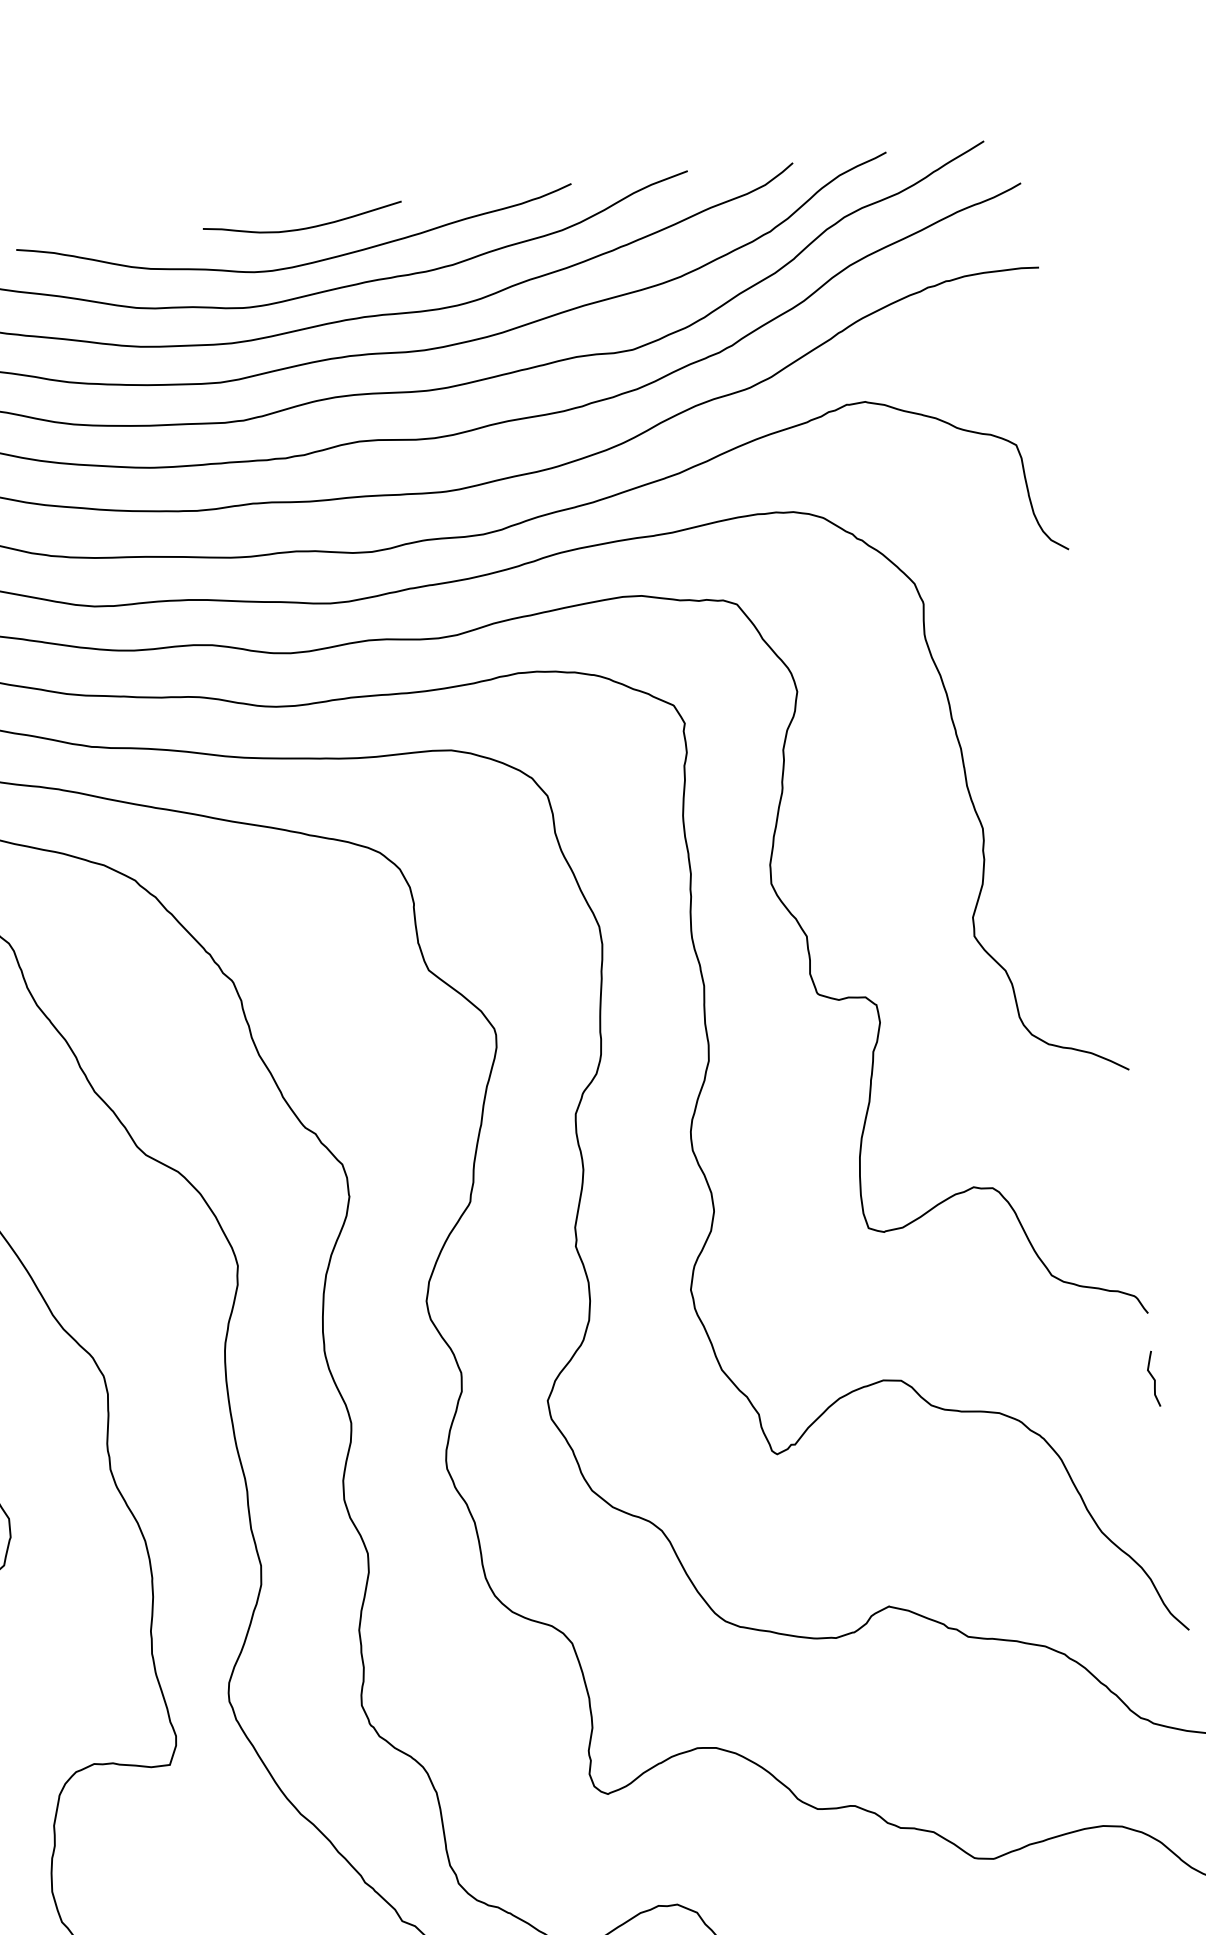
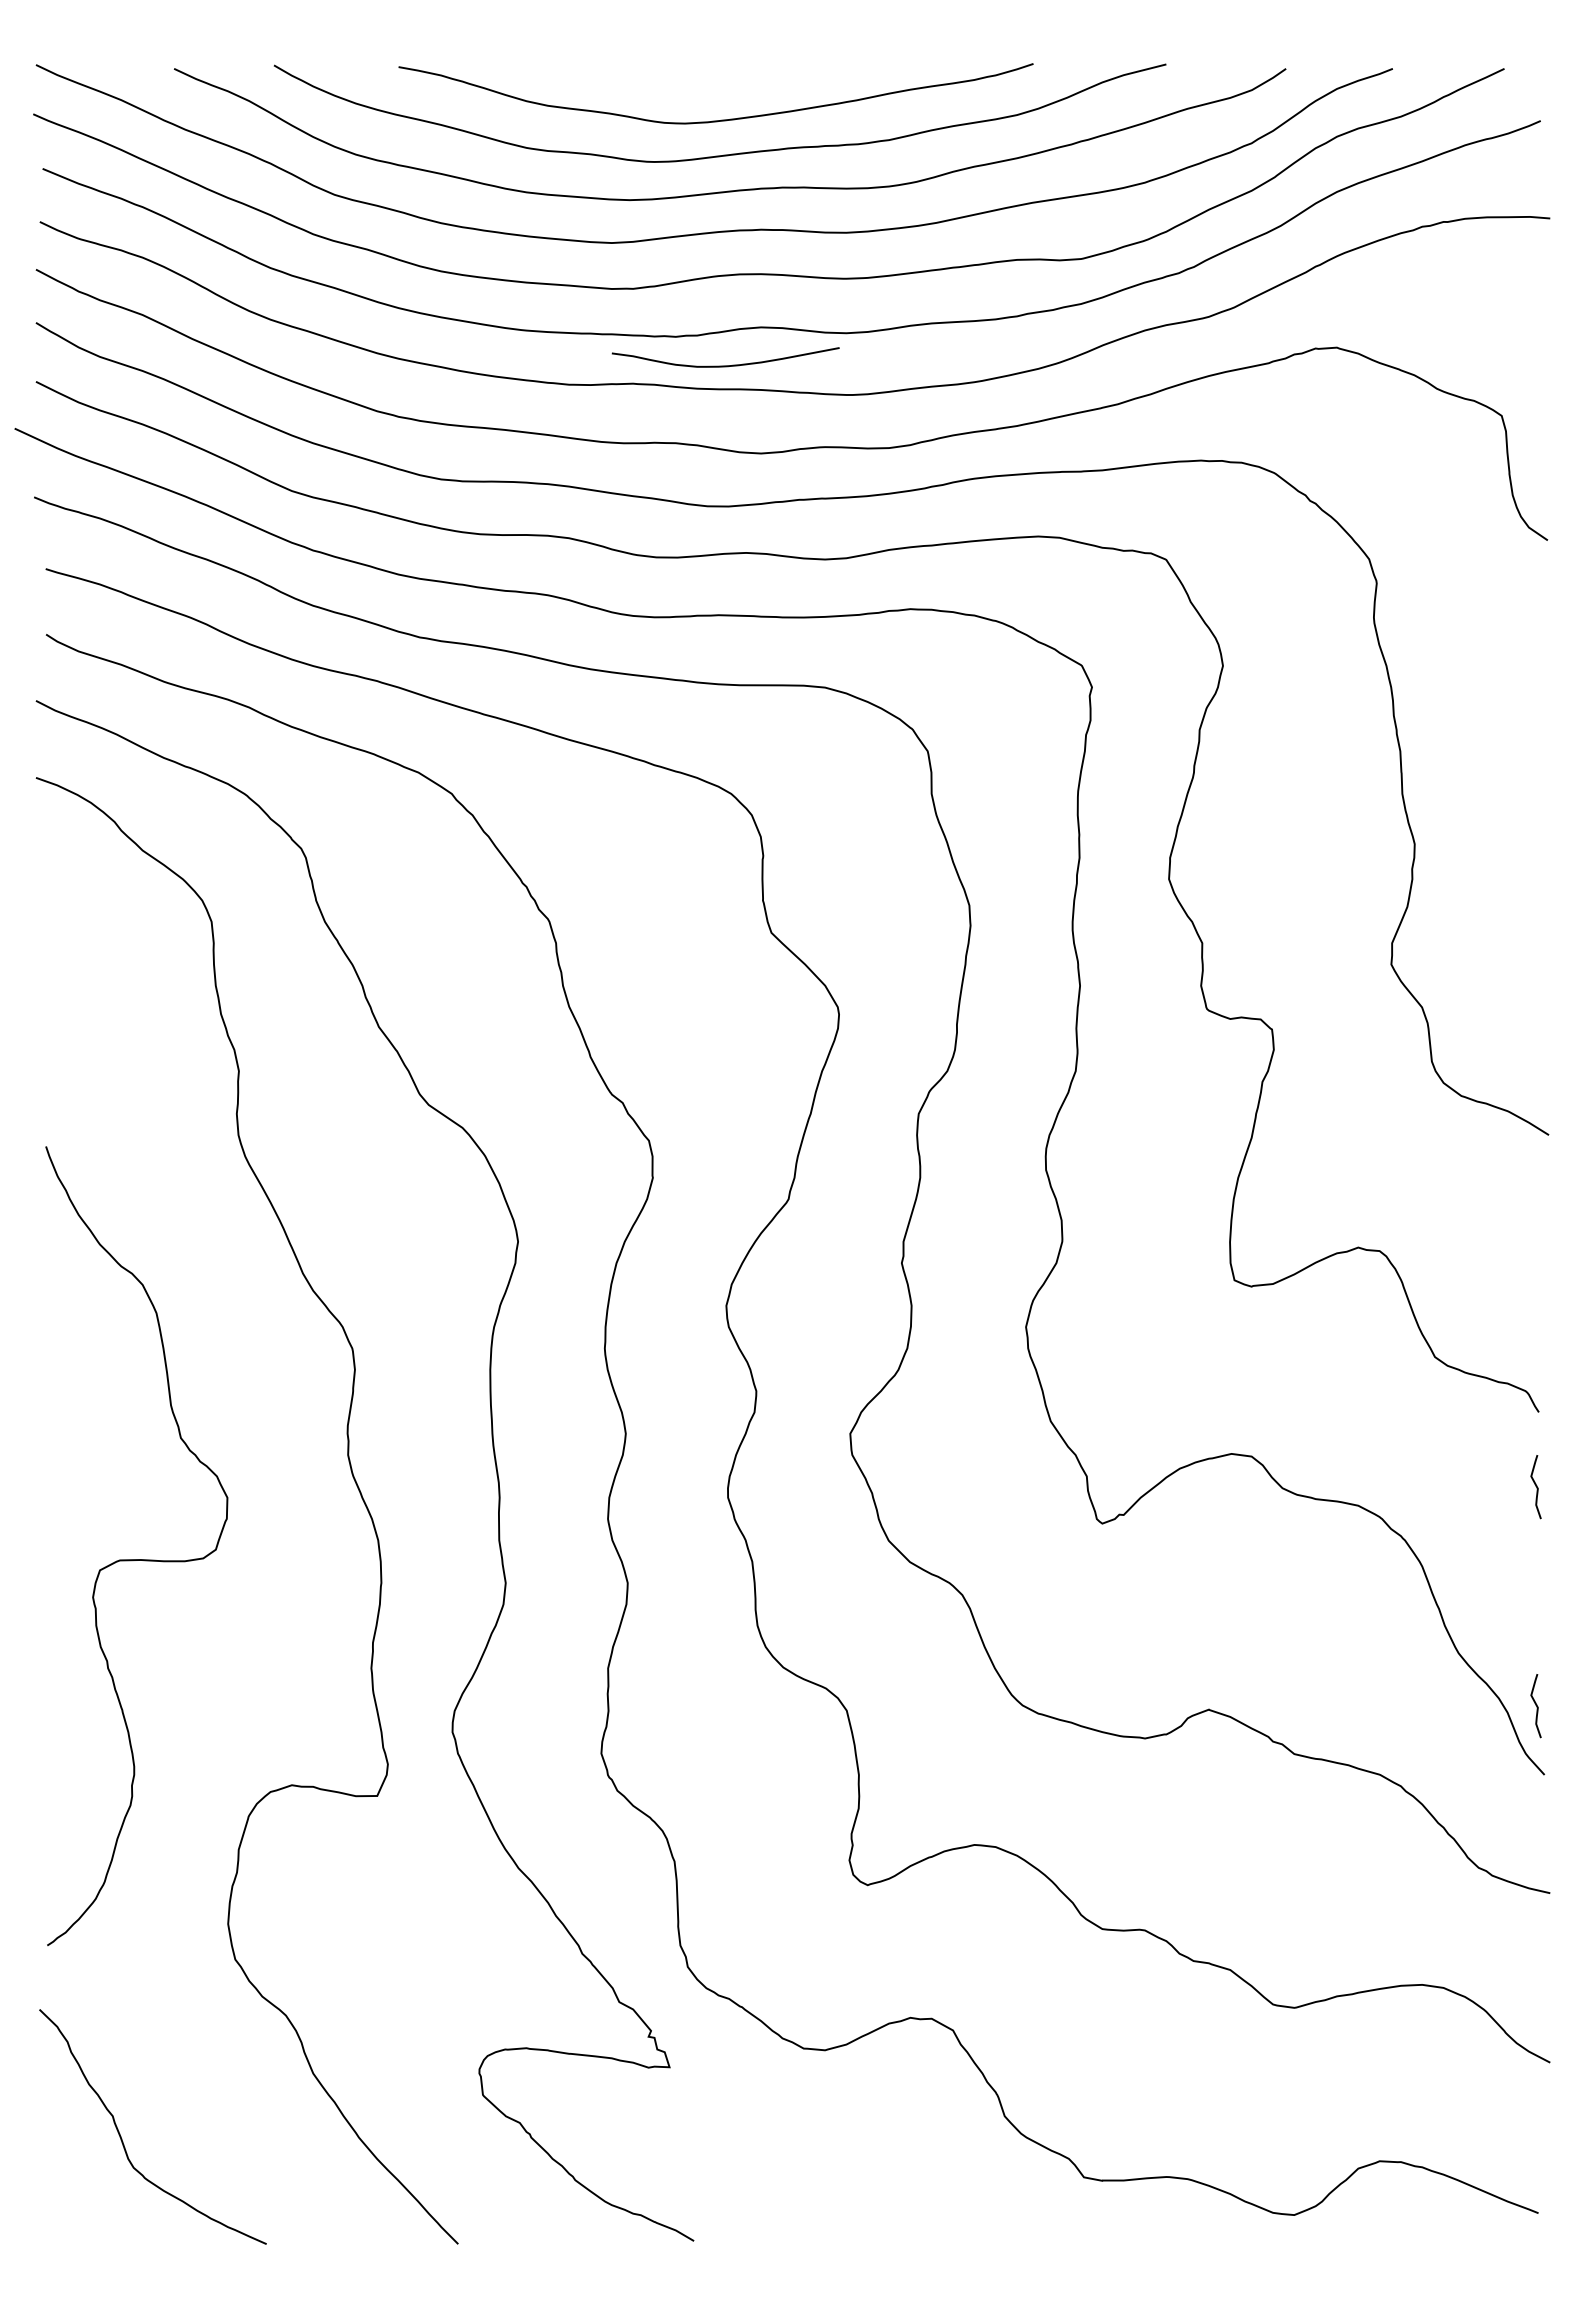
curve: (303, 228) -> (725, 365), moved
curve: (1174, 1570) -> (1535, 1705), added

